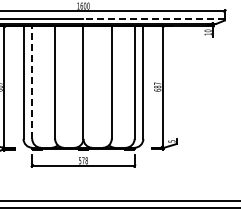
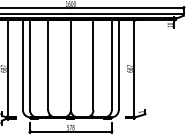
line: (154, 18) -> (127, 14), dashed -> solid
line: (32, 82) -> (30, 65), dashed -> solid

